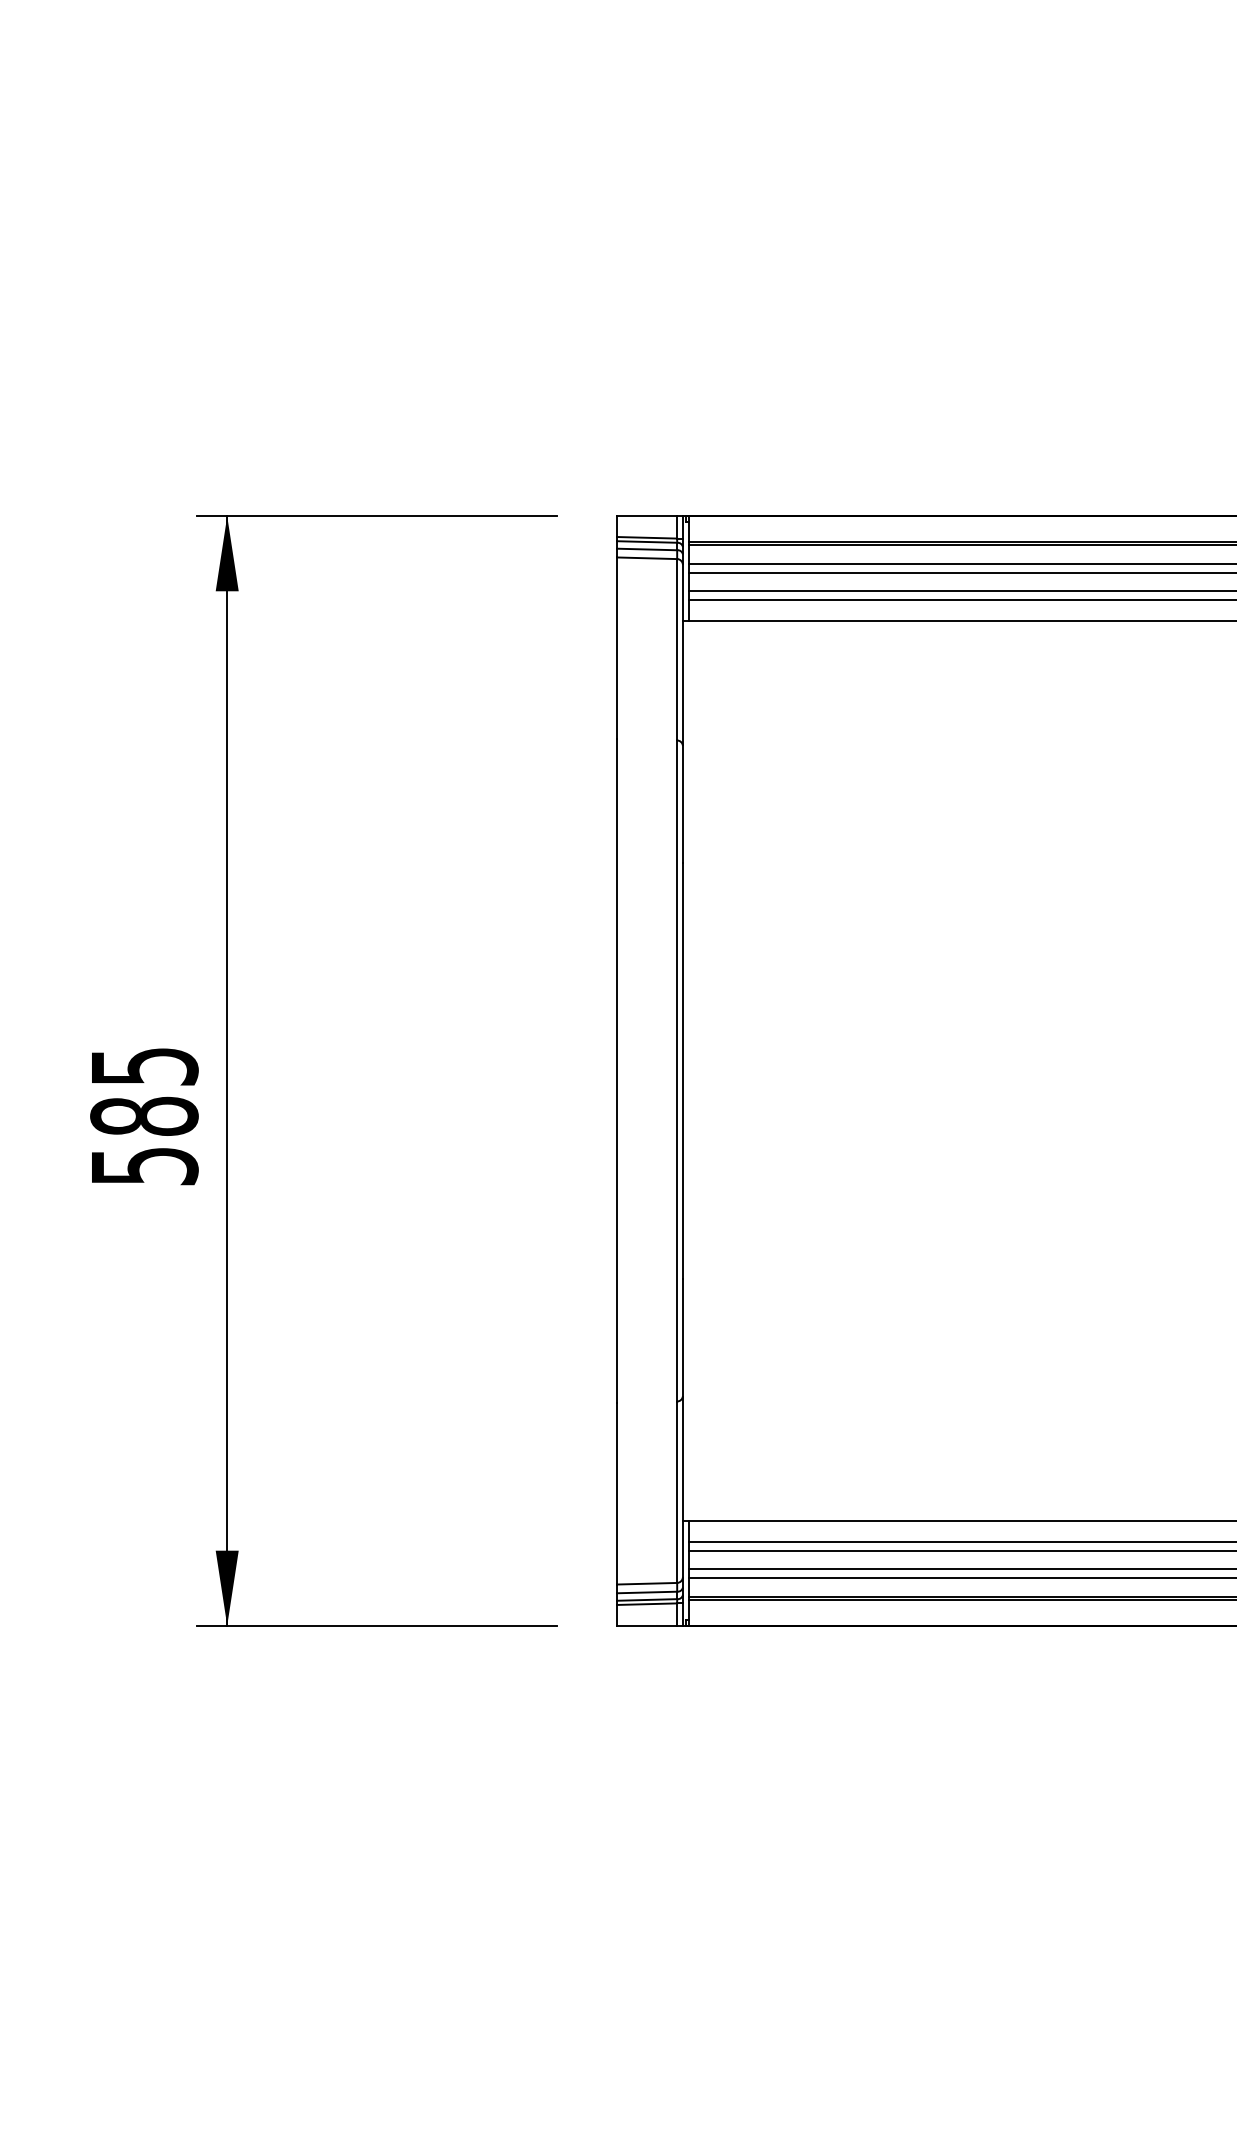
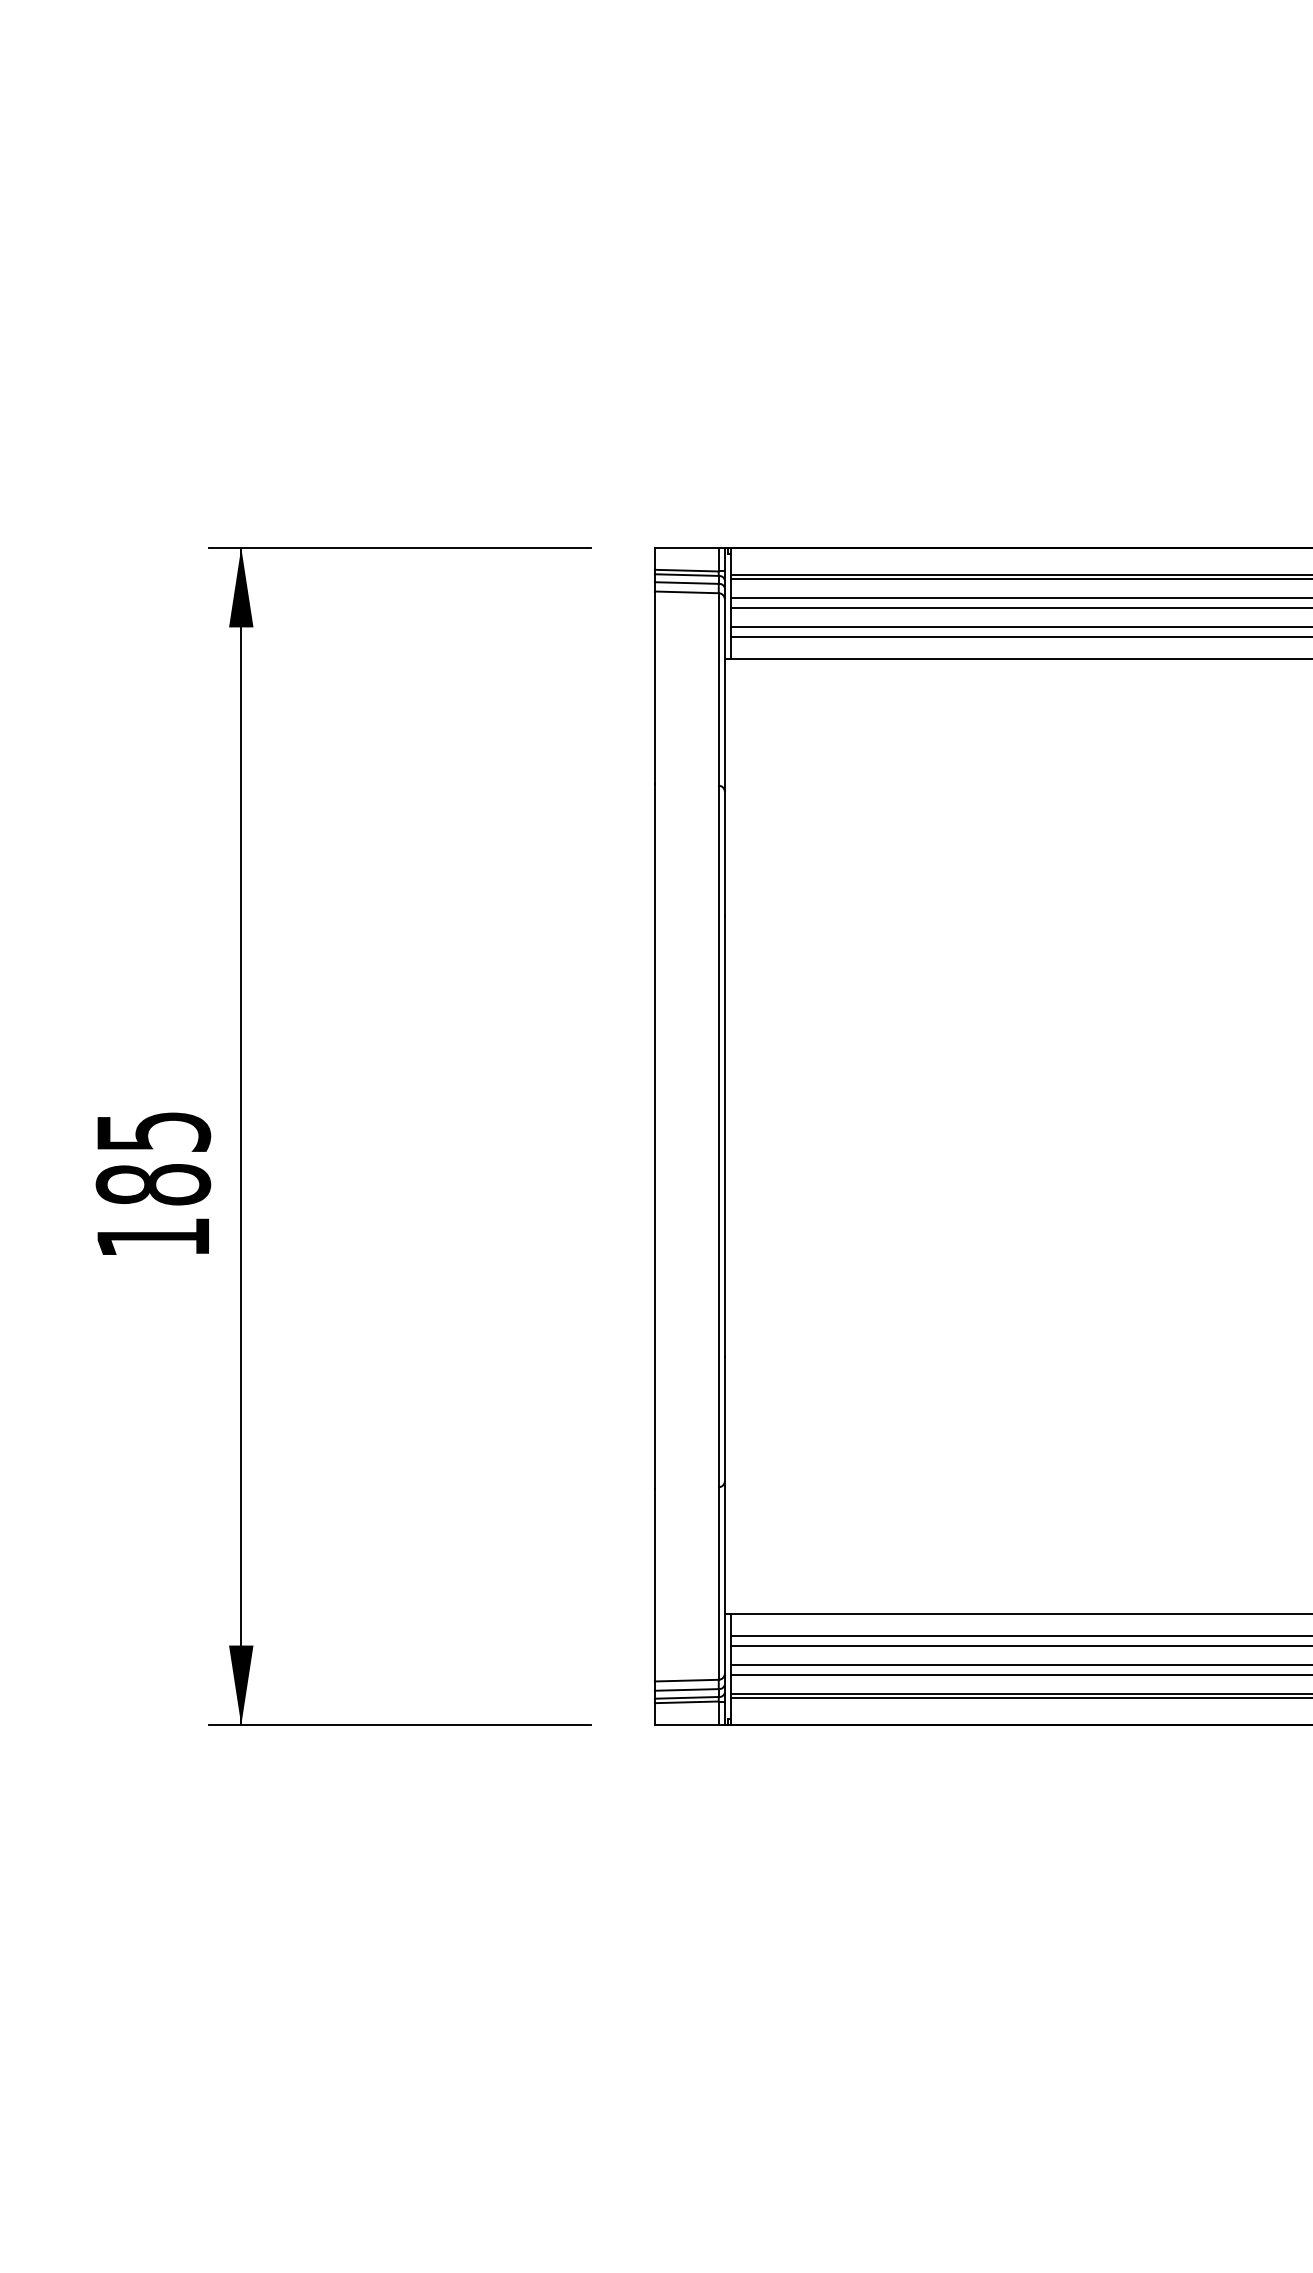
text: (145, 1166) -> (154, 1237), 585 -> 185

